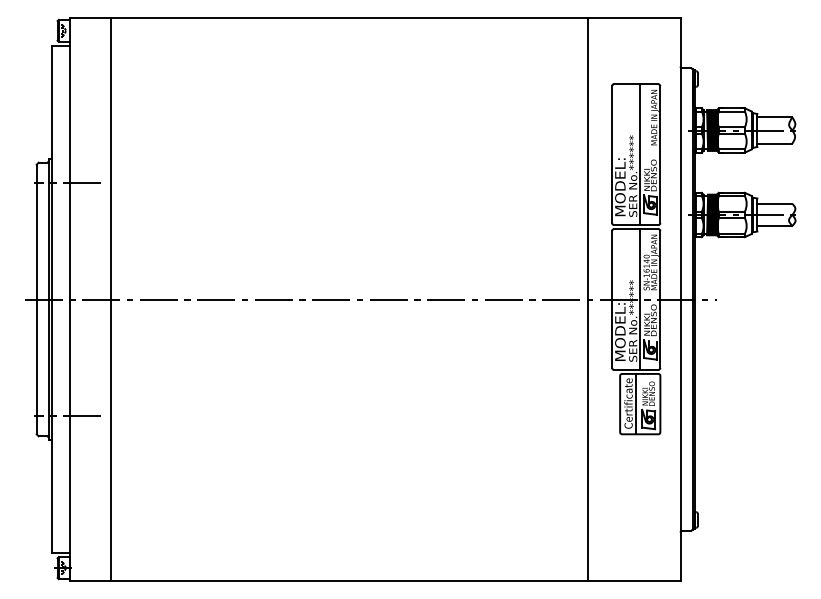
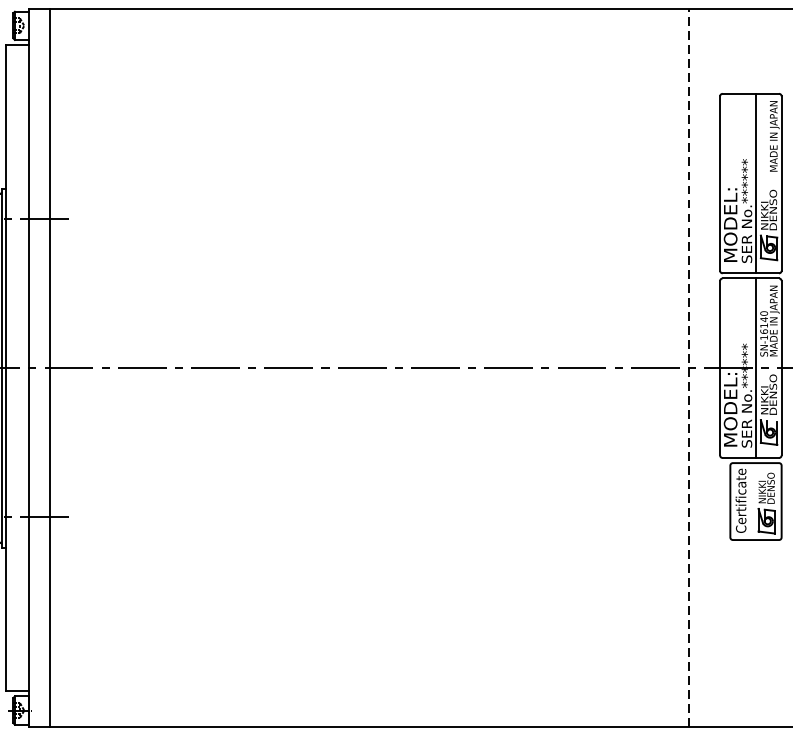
line: (111, 299) -> (50, 368), moved
line: (587, 299) -> (688, 368), solid -> dashed
line: (636, 403) -> (751, 500), removed

